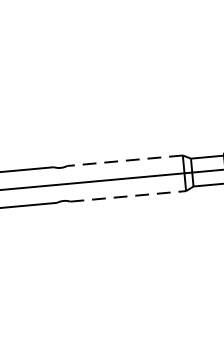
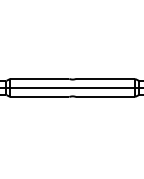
line: (124, 159) -> (105, 78), dashed -> solid
line: (130, 197) -> (106, 97), dashed -> solid

